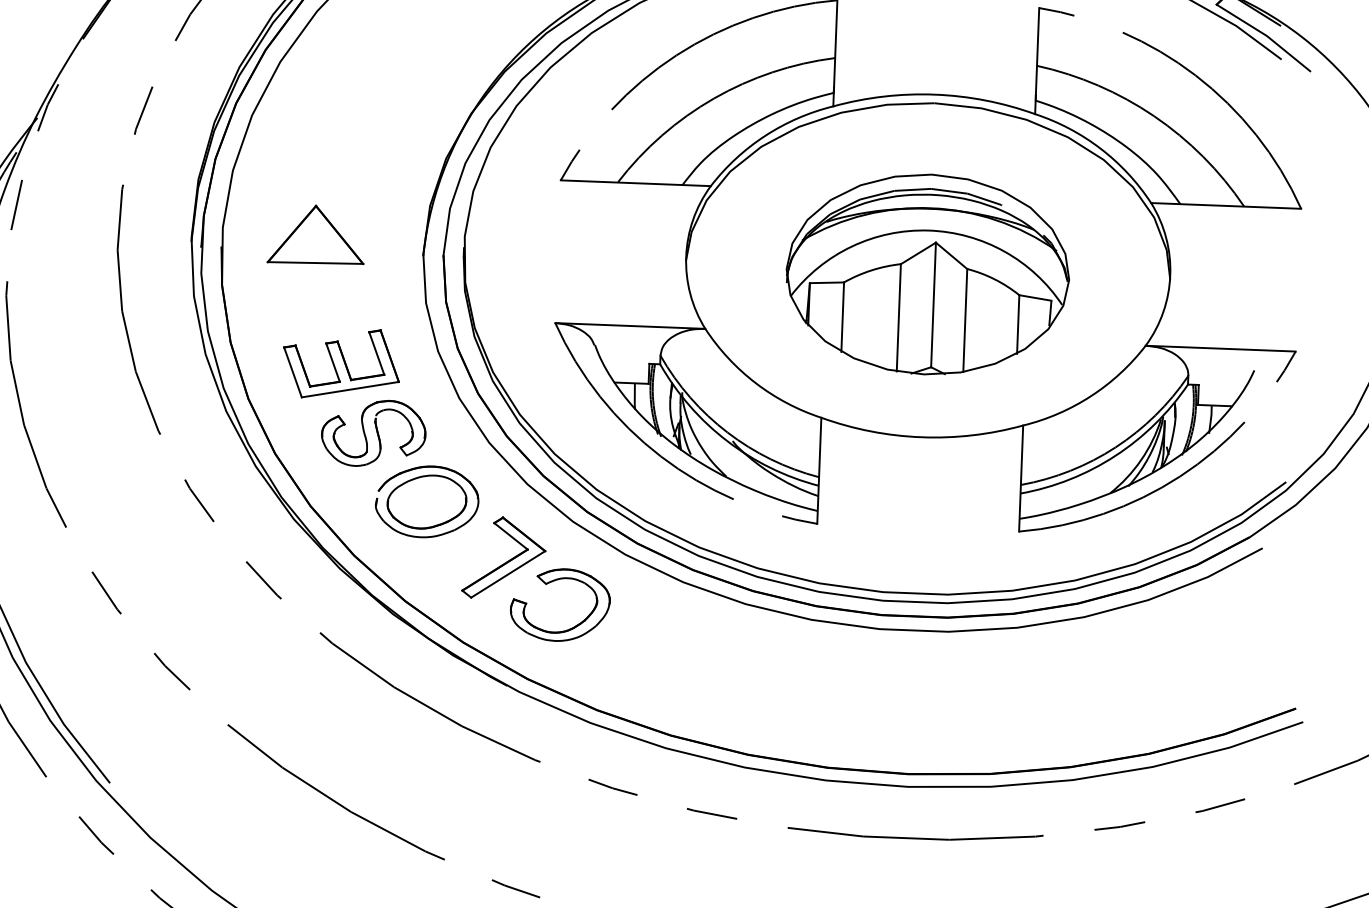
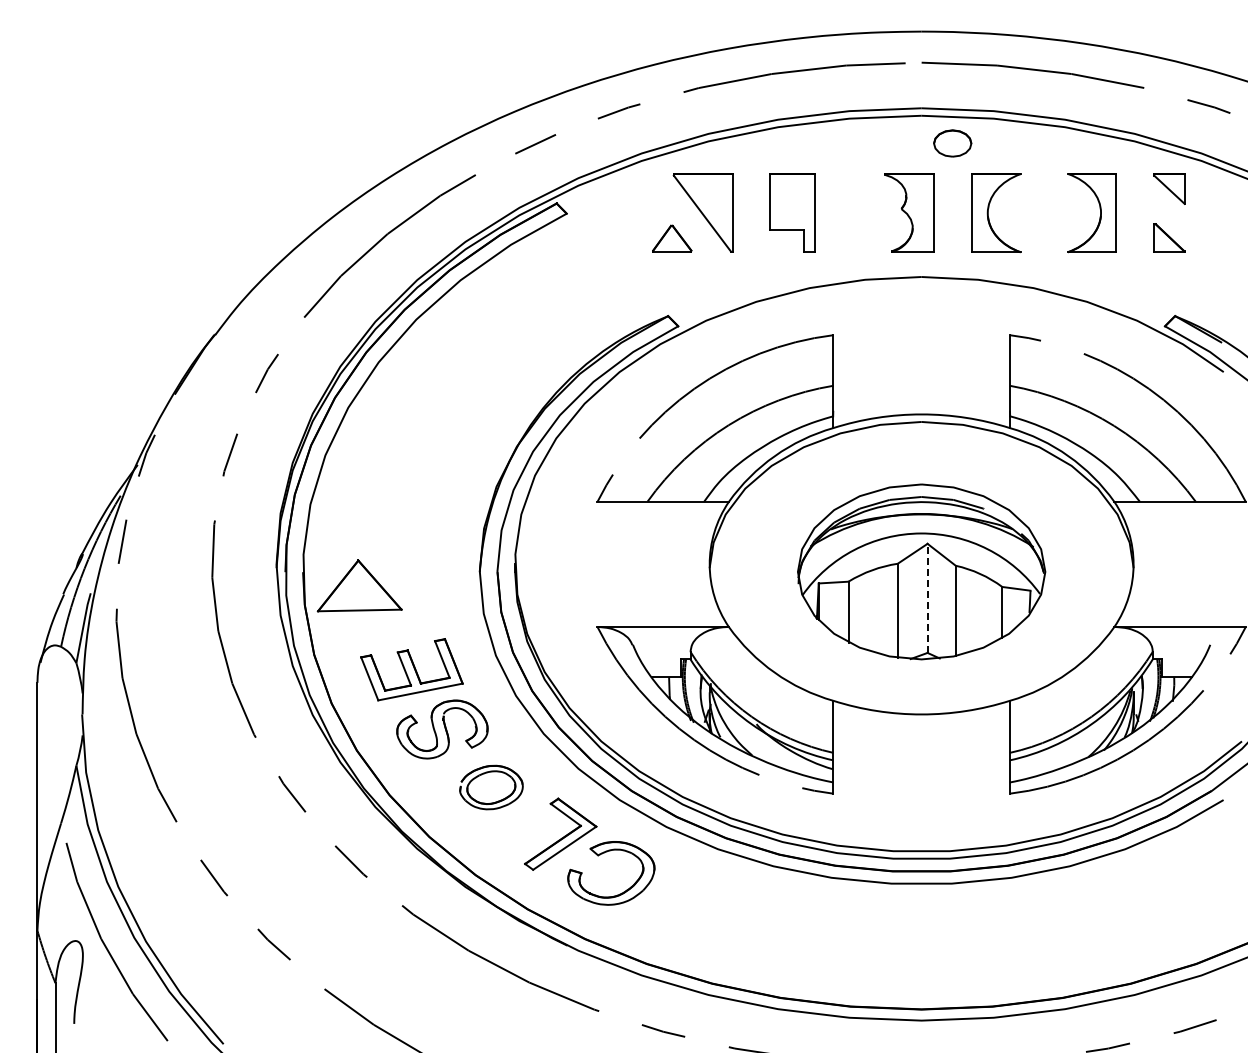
part: (316, 234) -> (359, 585), moved
line: (933, 305) -> (927, 598), solid -> dashed
part: (427, 501) -> (491, 787), size x0.7

